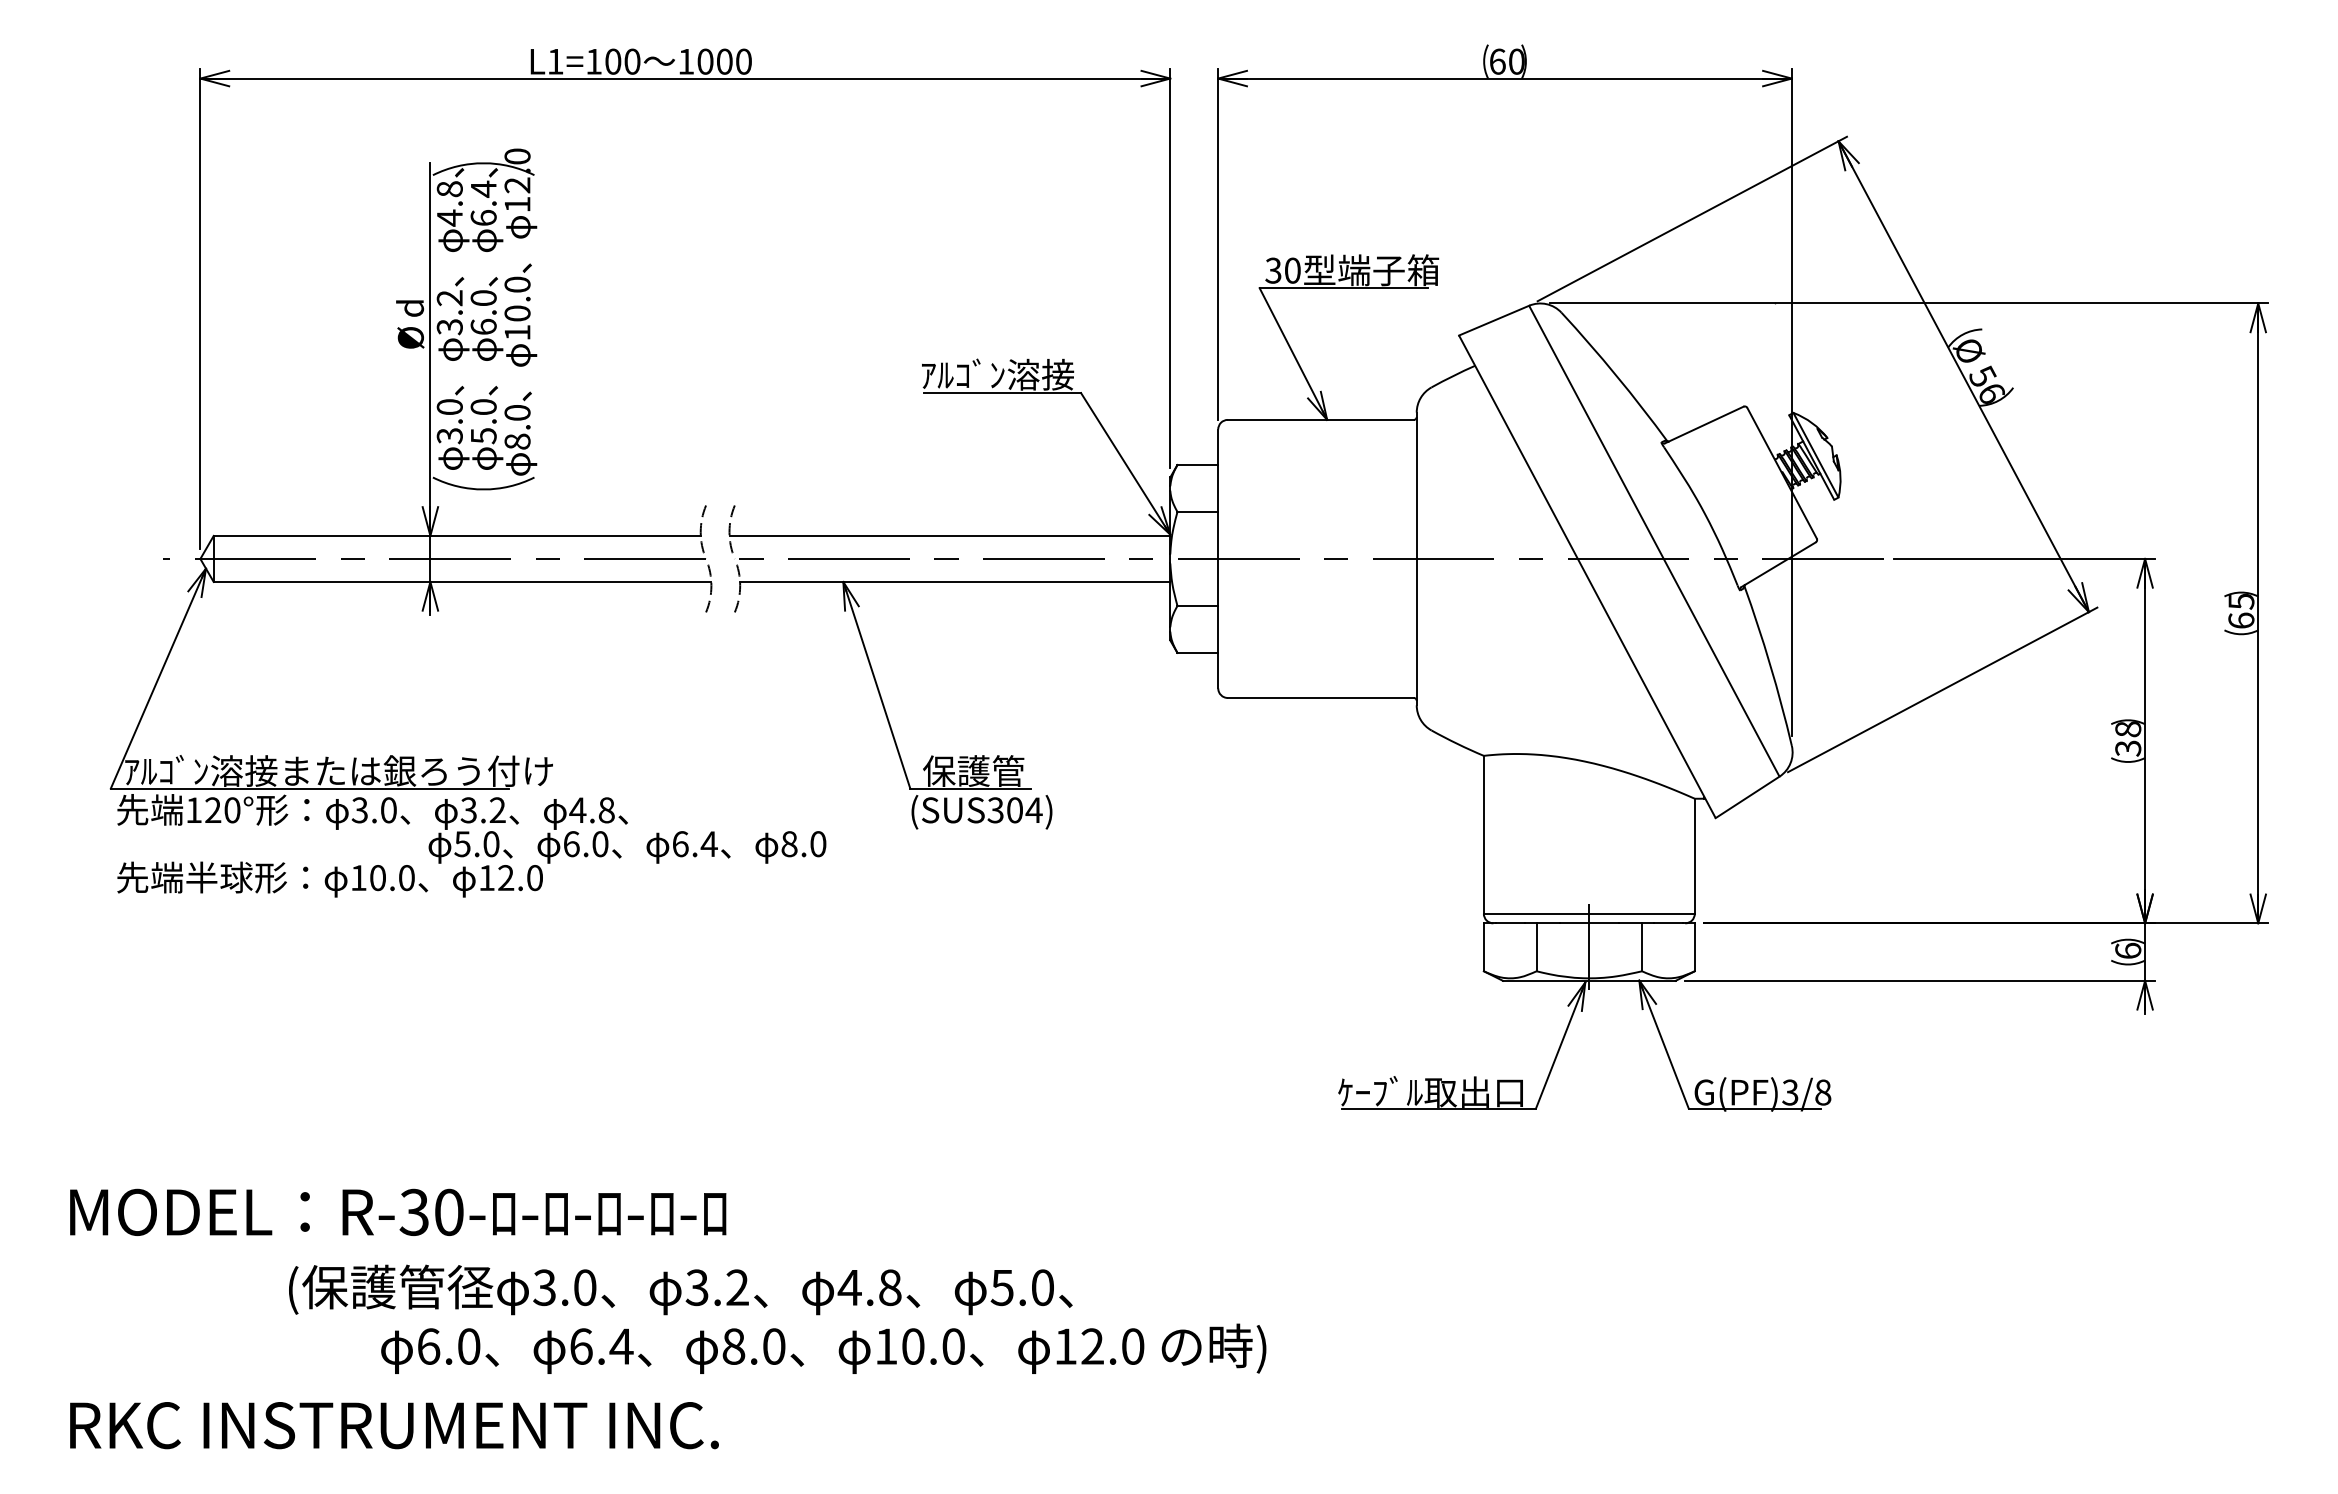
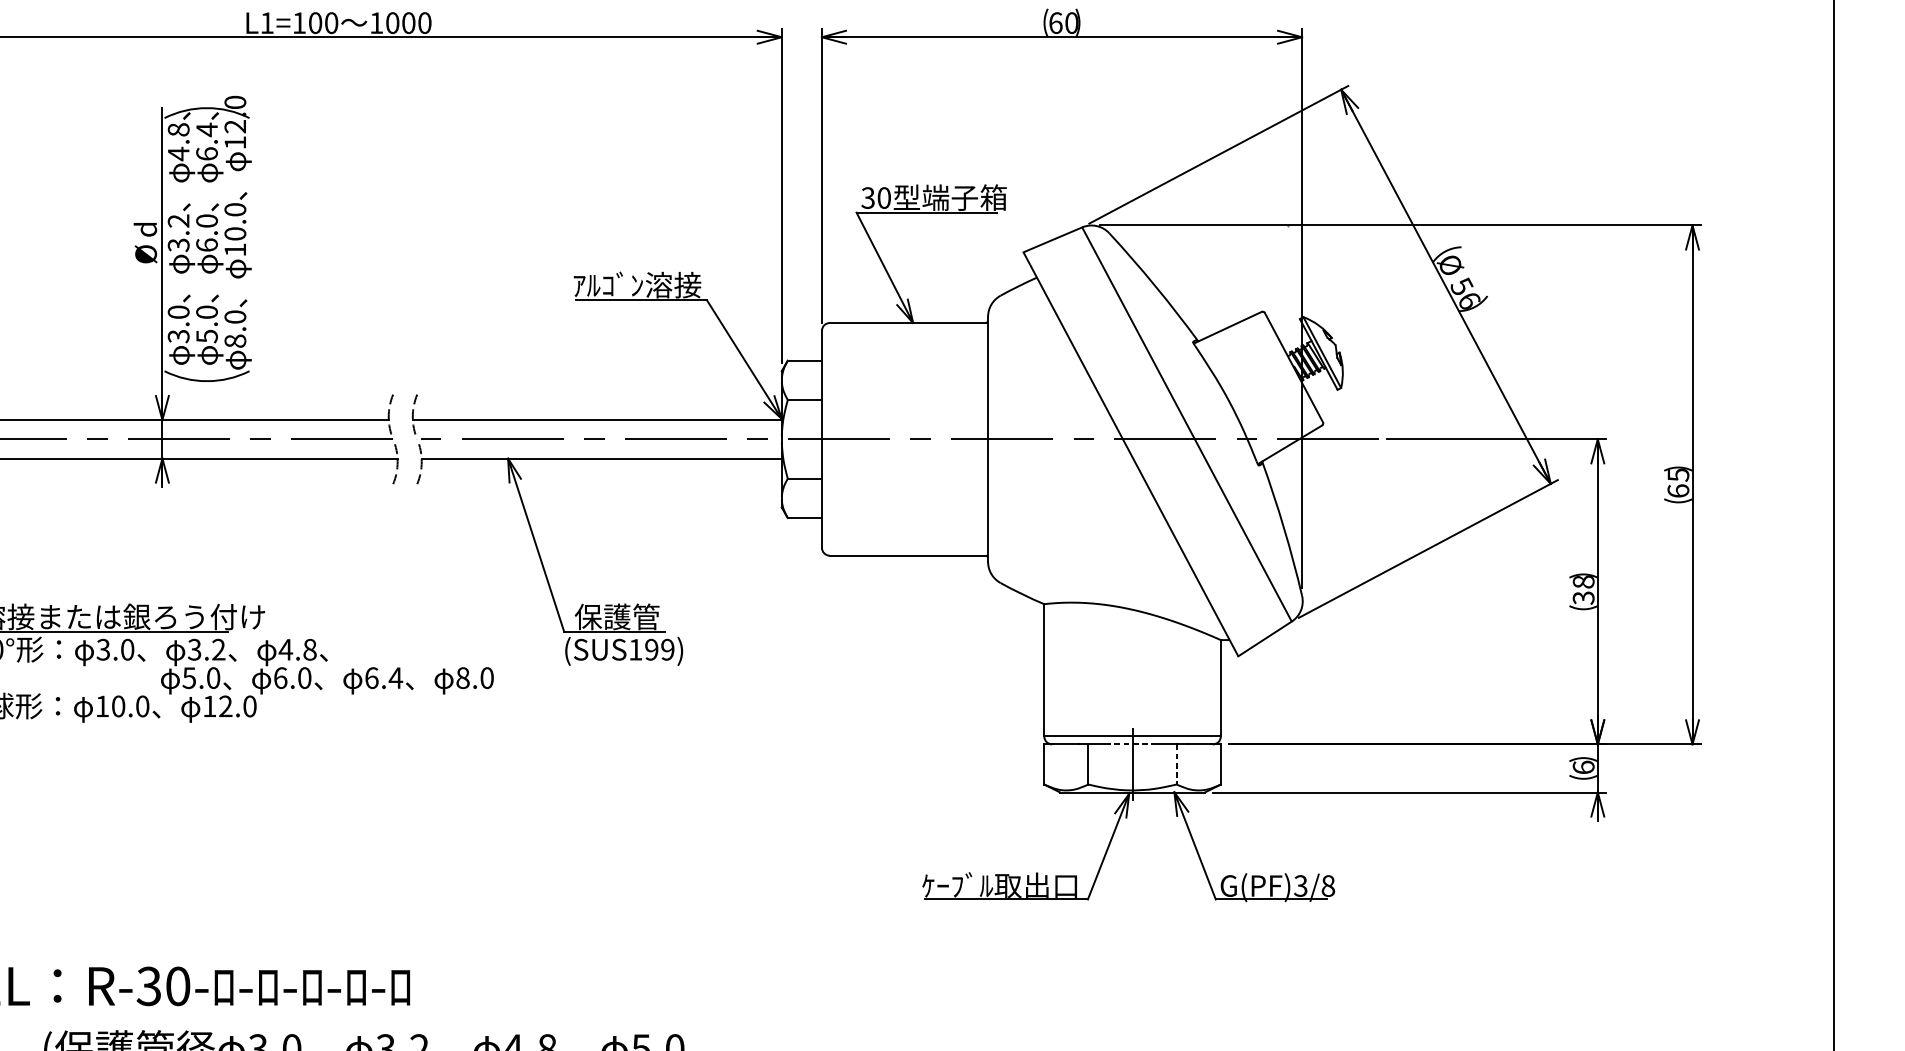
text: (1014, 810) -> (651, 649), (SUS304) -> (SUS199)
line: (1588, 923) -> (1131, 744), solid -> dashed
line: (1642, 947) -> (1177, 764), solid -> dashed

